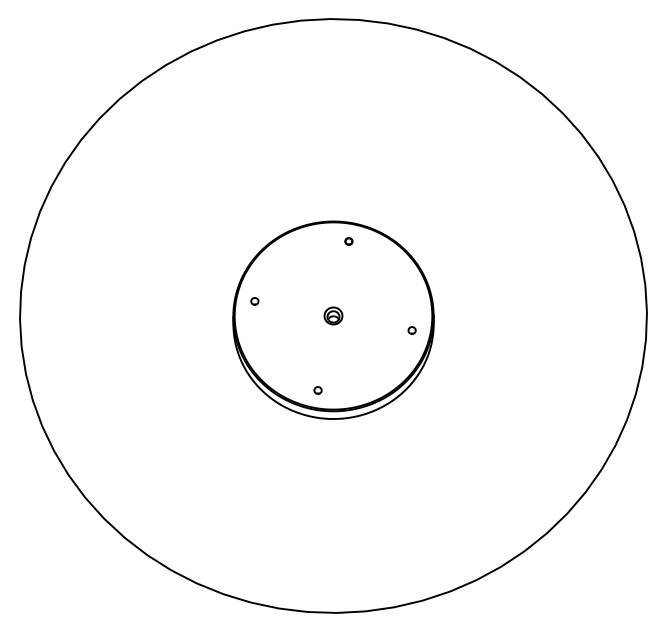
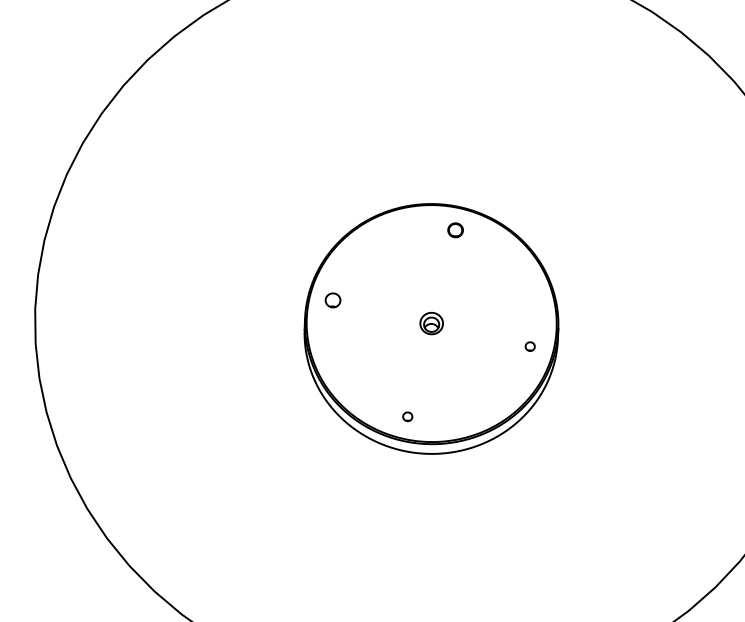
part: (348, 241) -> (455, 230), size x1.6
part: (254, 301) -> (332, 300), size x1.6

